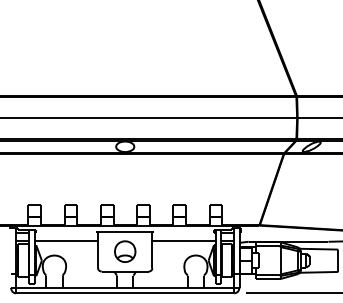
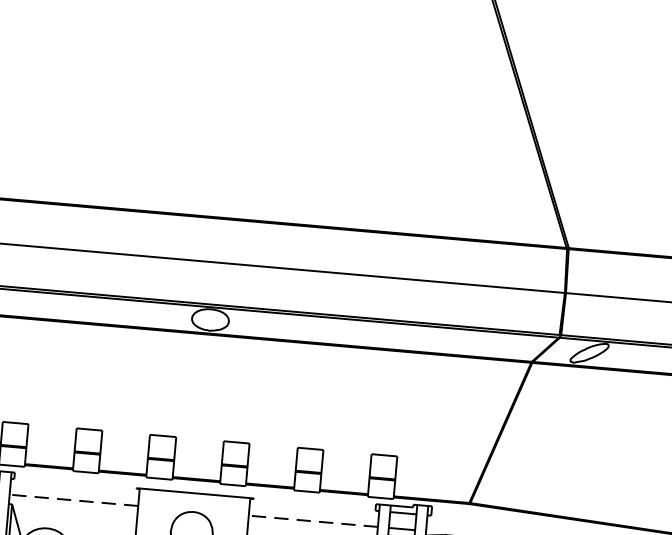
line: (66, 240) -> (74, 499), solid -> dashed
line: (184, 240) -> (314, 520), solid -> dashed

